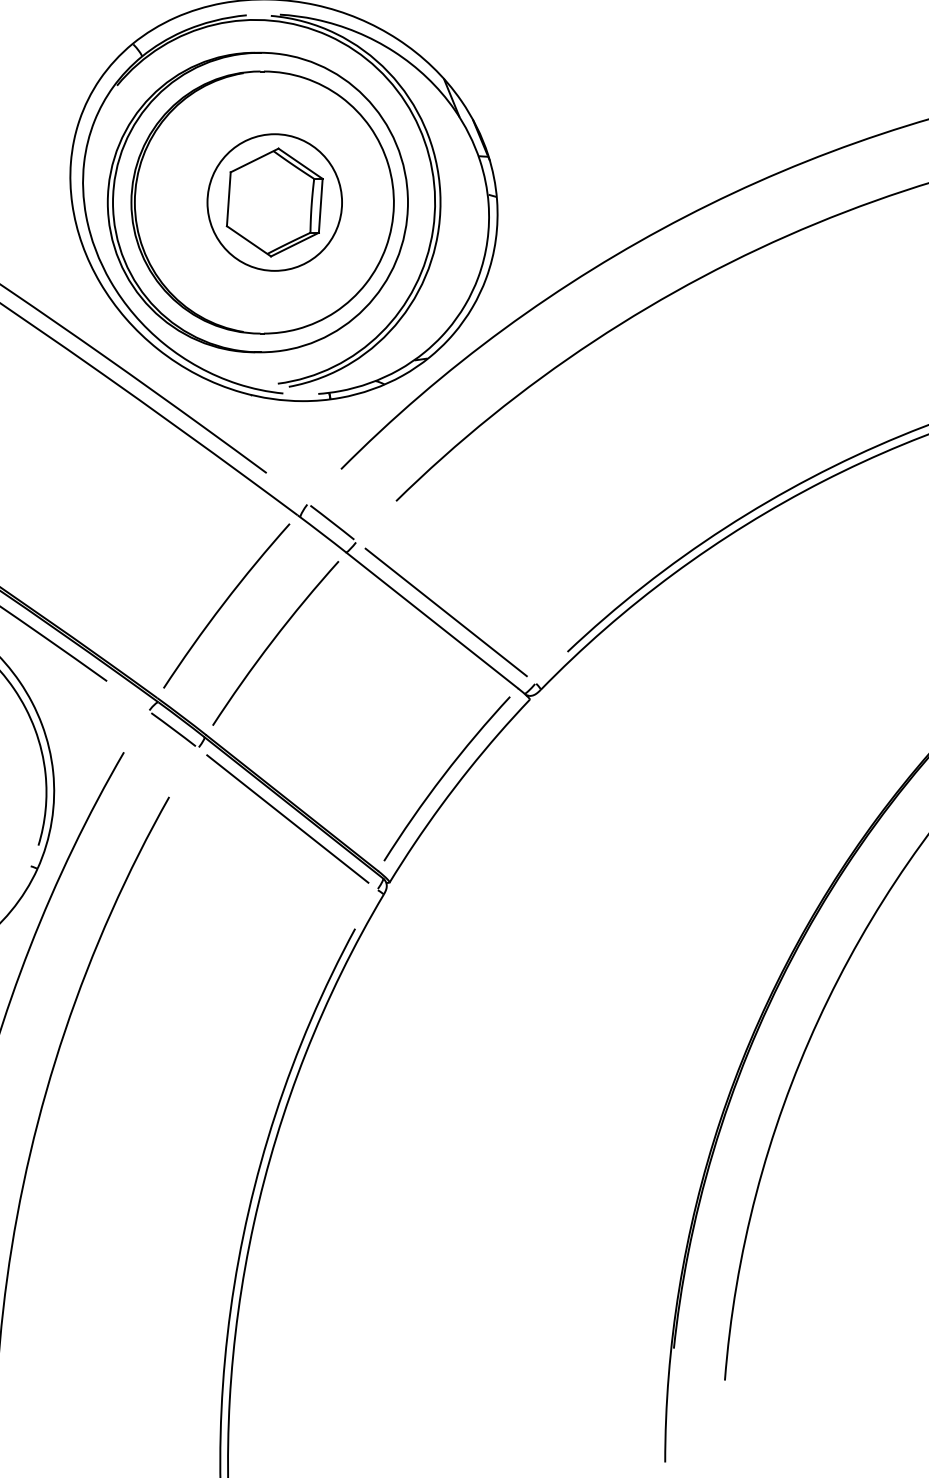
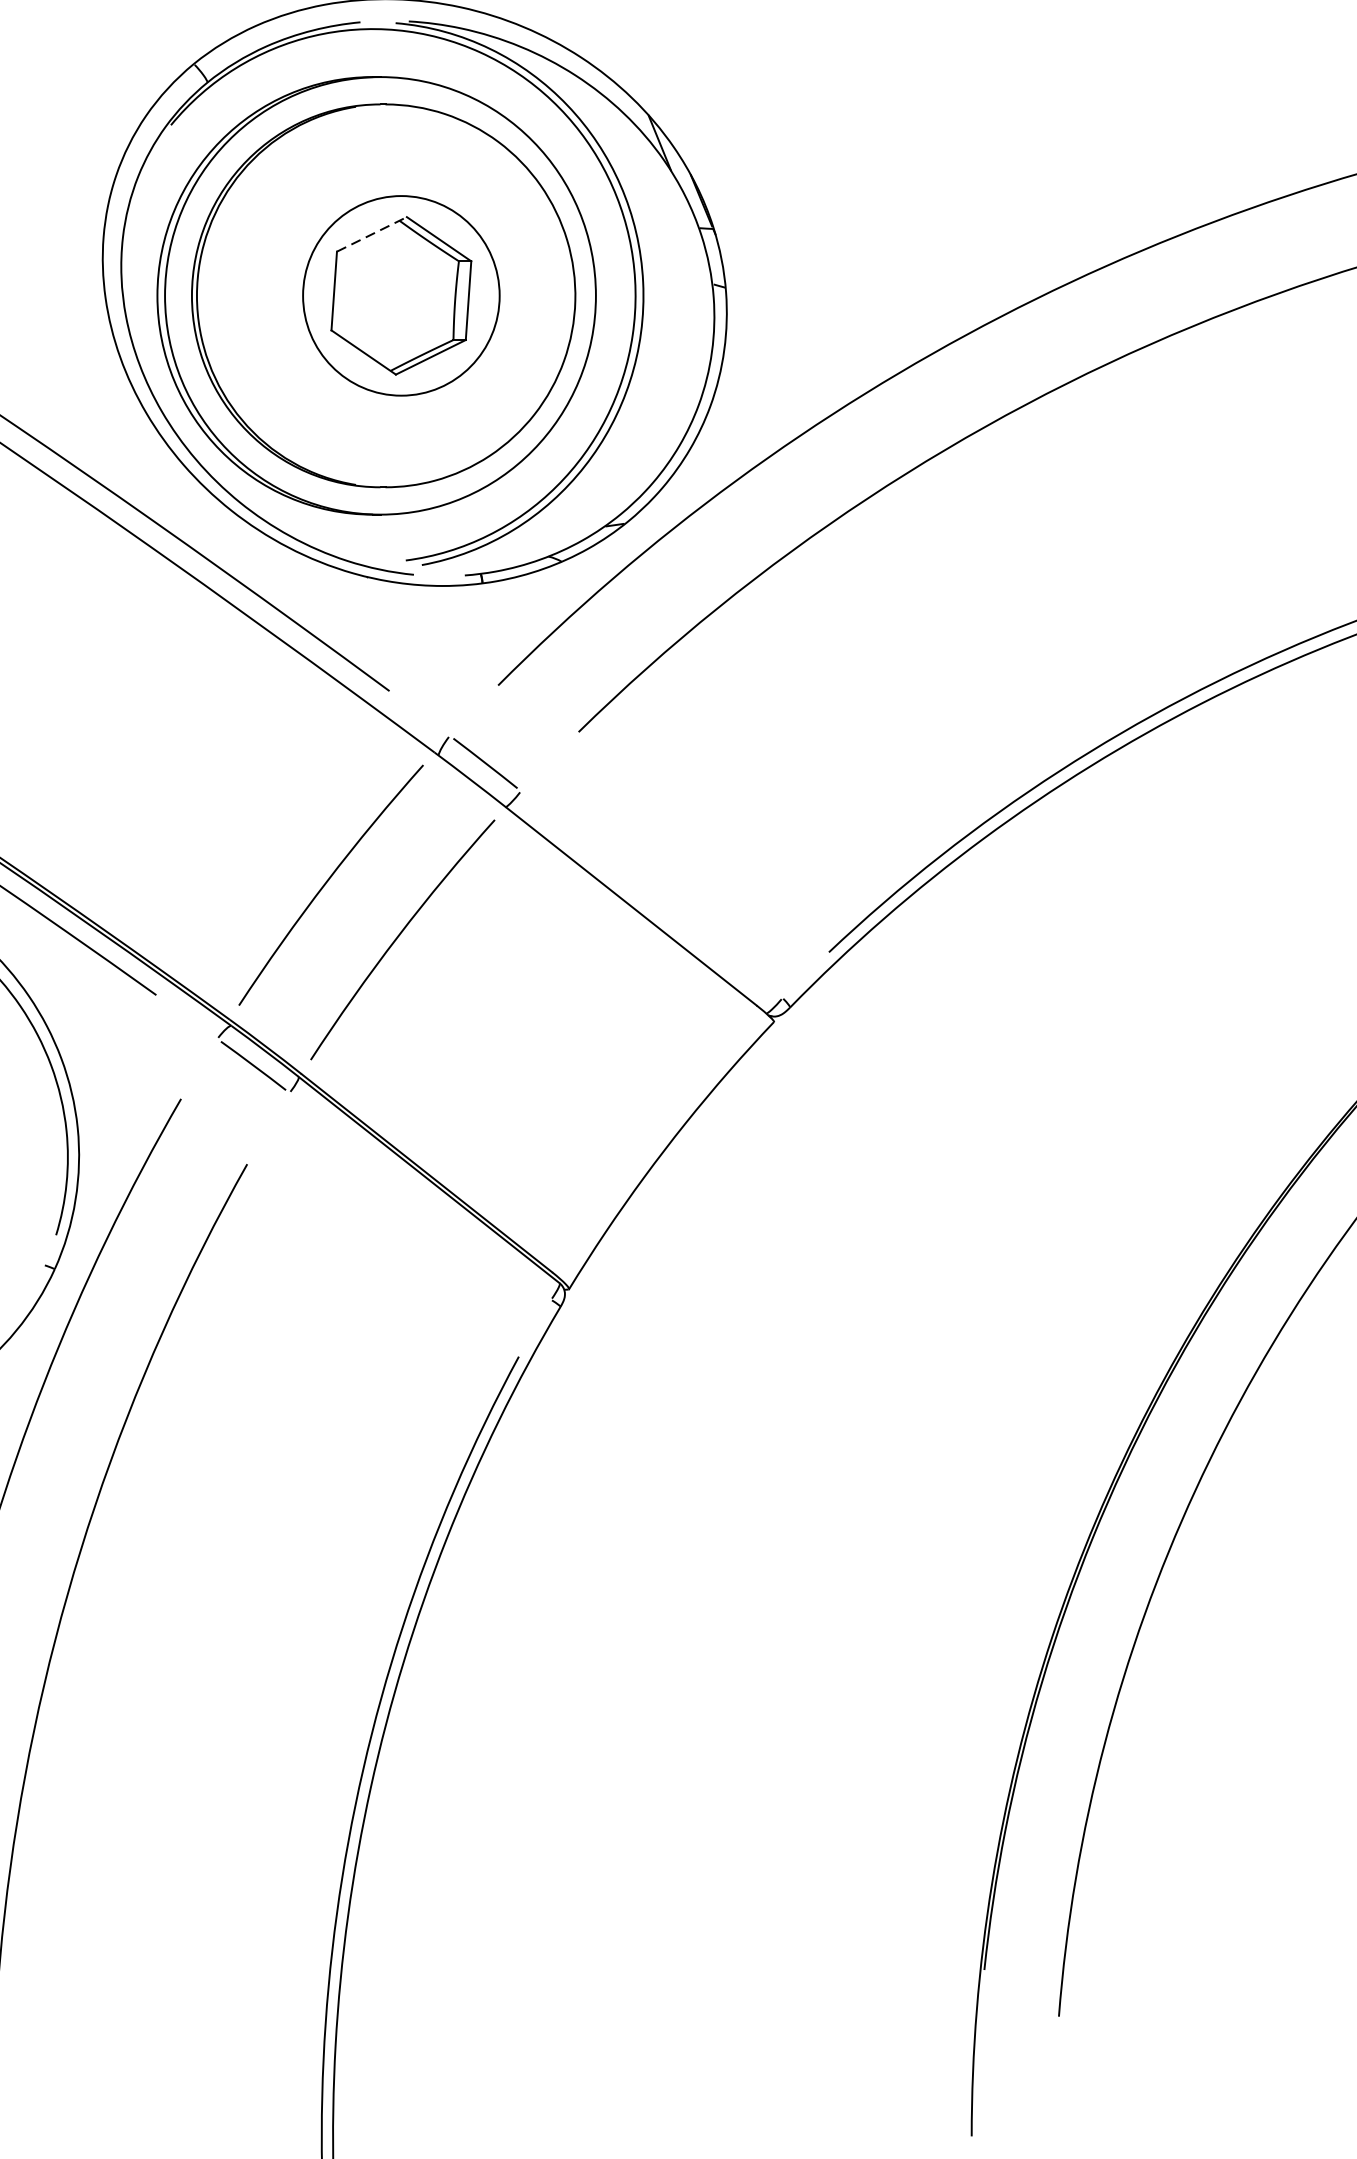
line: (254, 160) -> (371, 234), solid -> dashed
line: (445, 612) -> (650, 894), removed
curve: (444, 776) -> (649, 1134), removed
line: (287, 818) -> (419, 1195), removed

